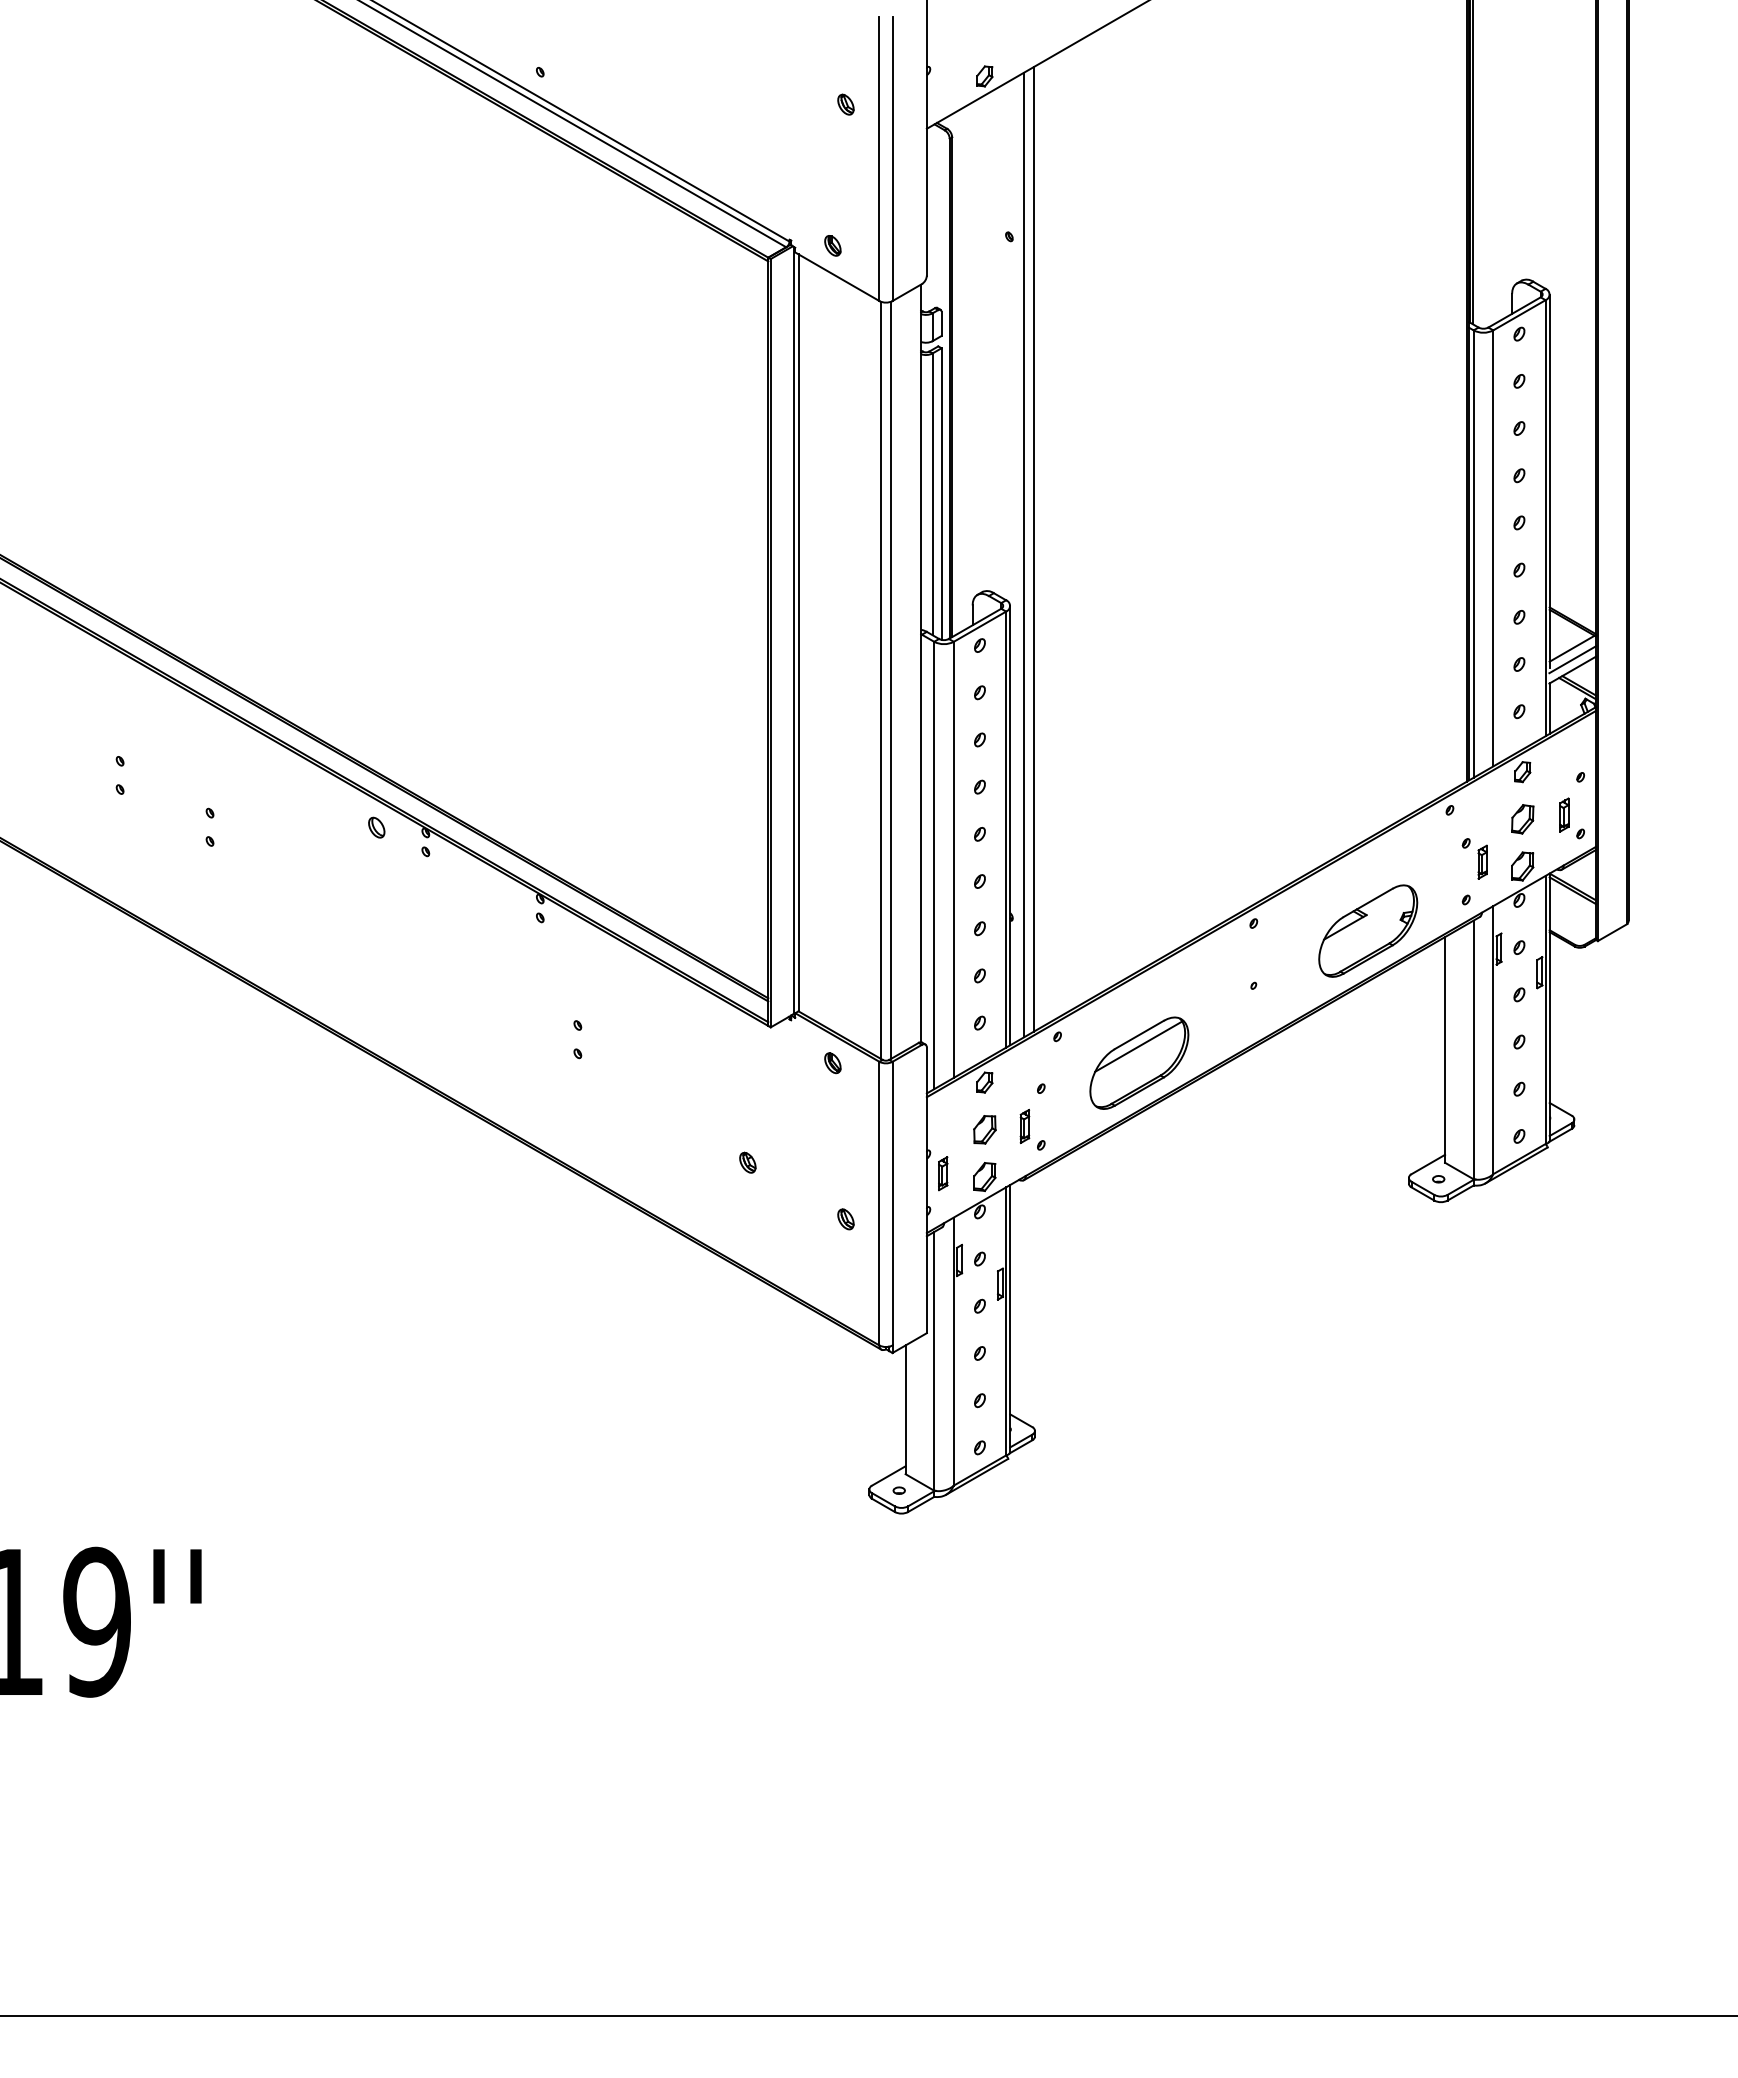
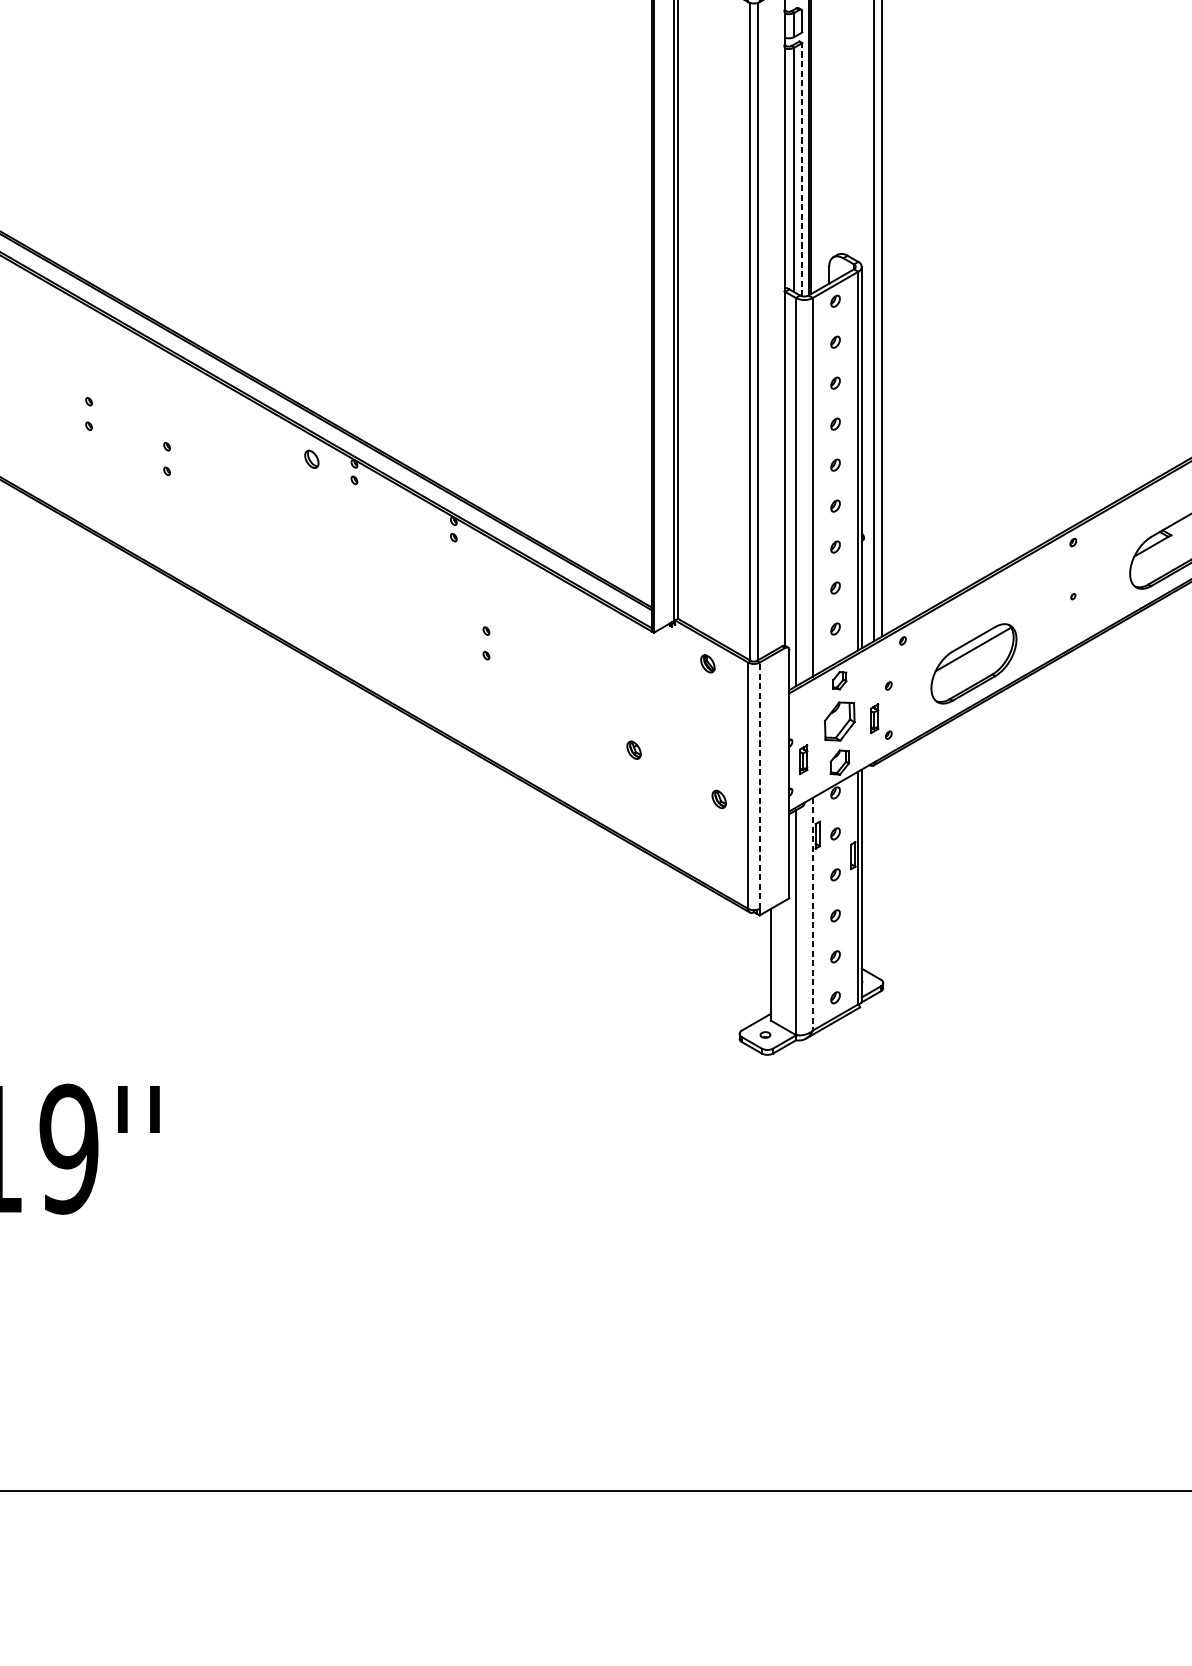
line: (941, 494) -> (802, 170), solid -> dashed
part: (984, 1129) -> (839, 721), size x1.6
line: (892, 1203) -> (759, 785), solid -> dashed
line: (953, 1352) -> (812, 915), solid -> dashed

